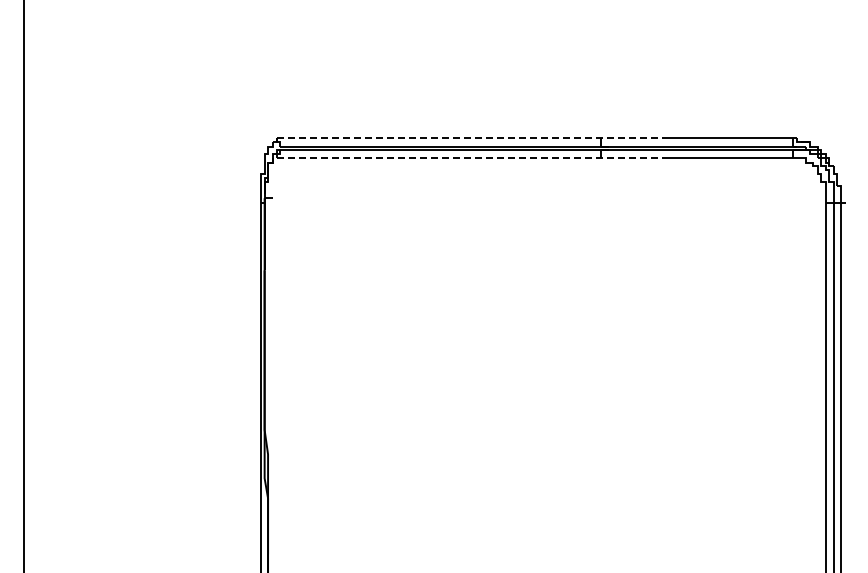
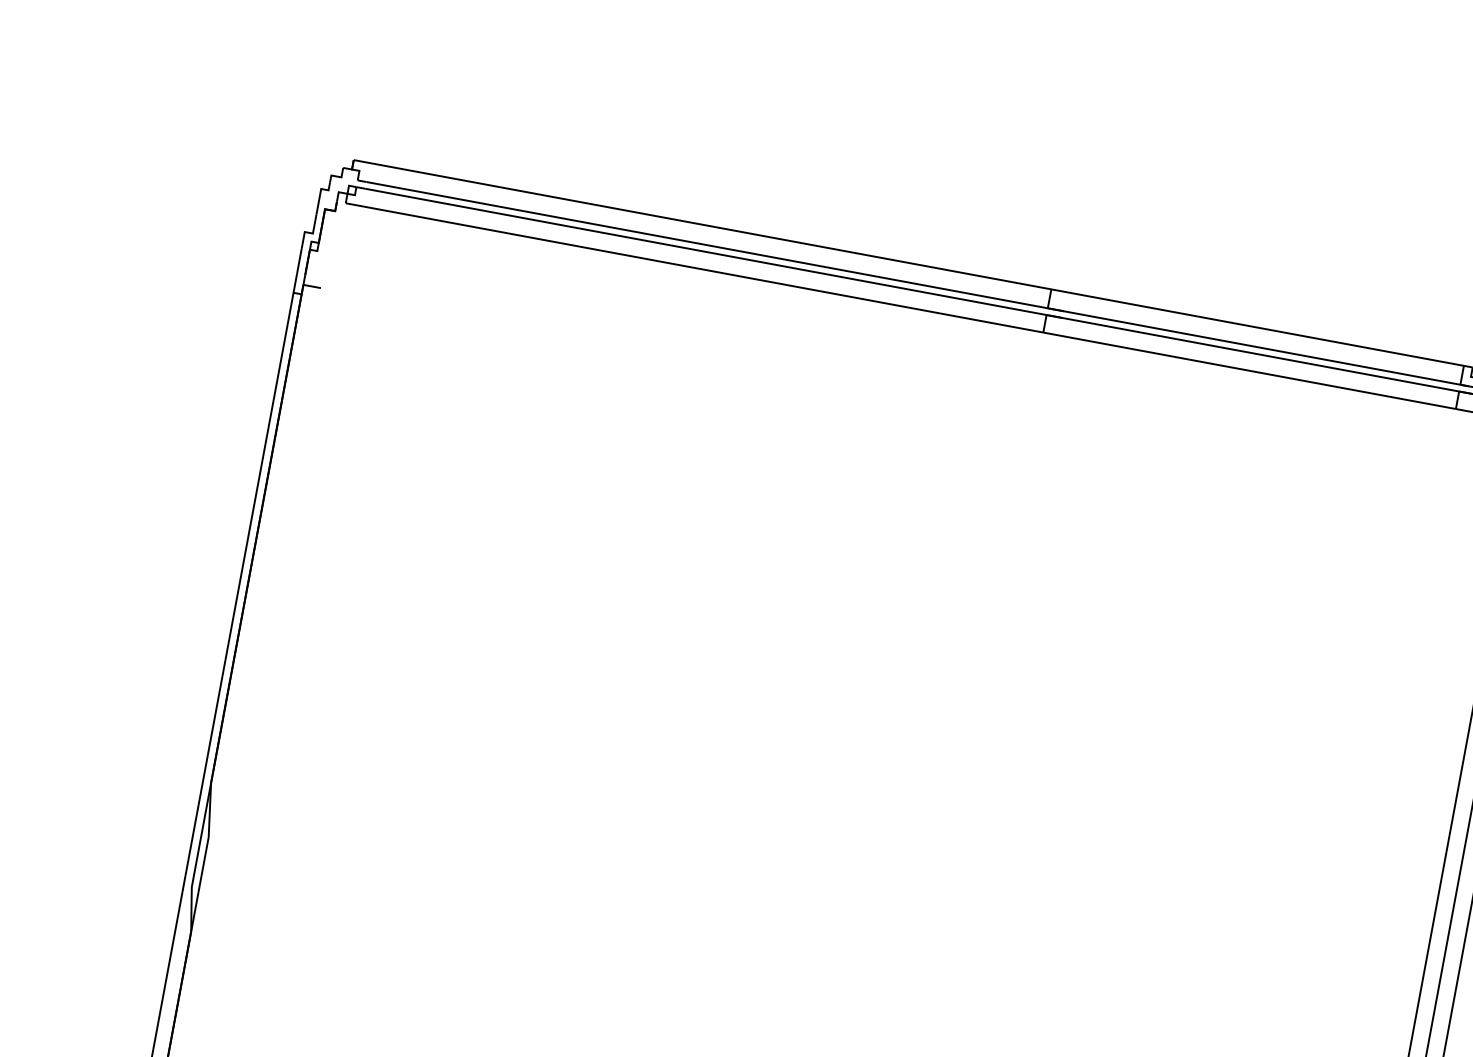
line: (472, 138) -> (774, 239), dashed -> solid
line: (472, 158) -> (766, 282), dashed -> solid

